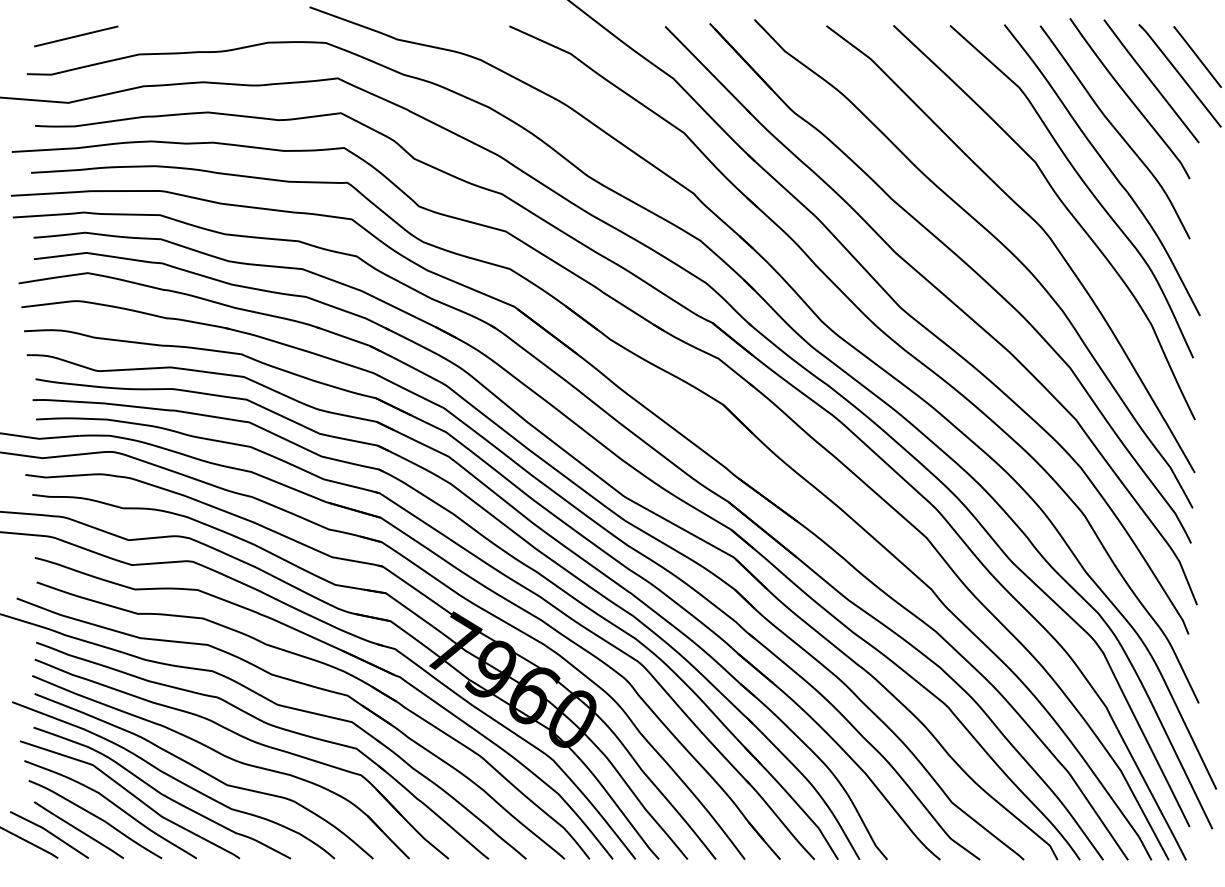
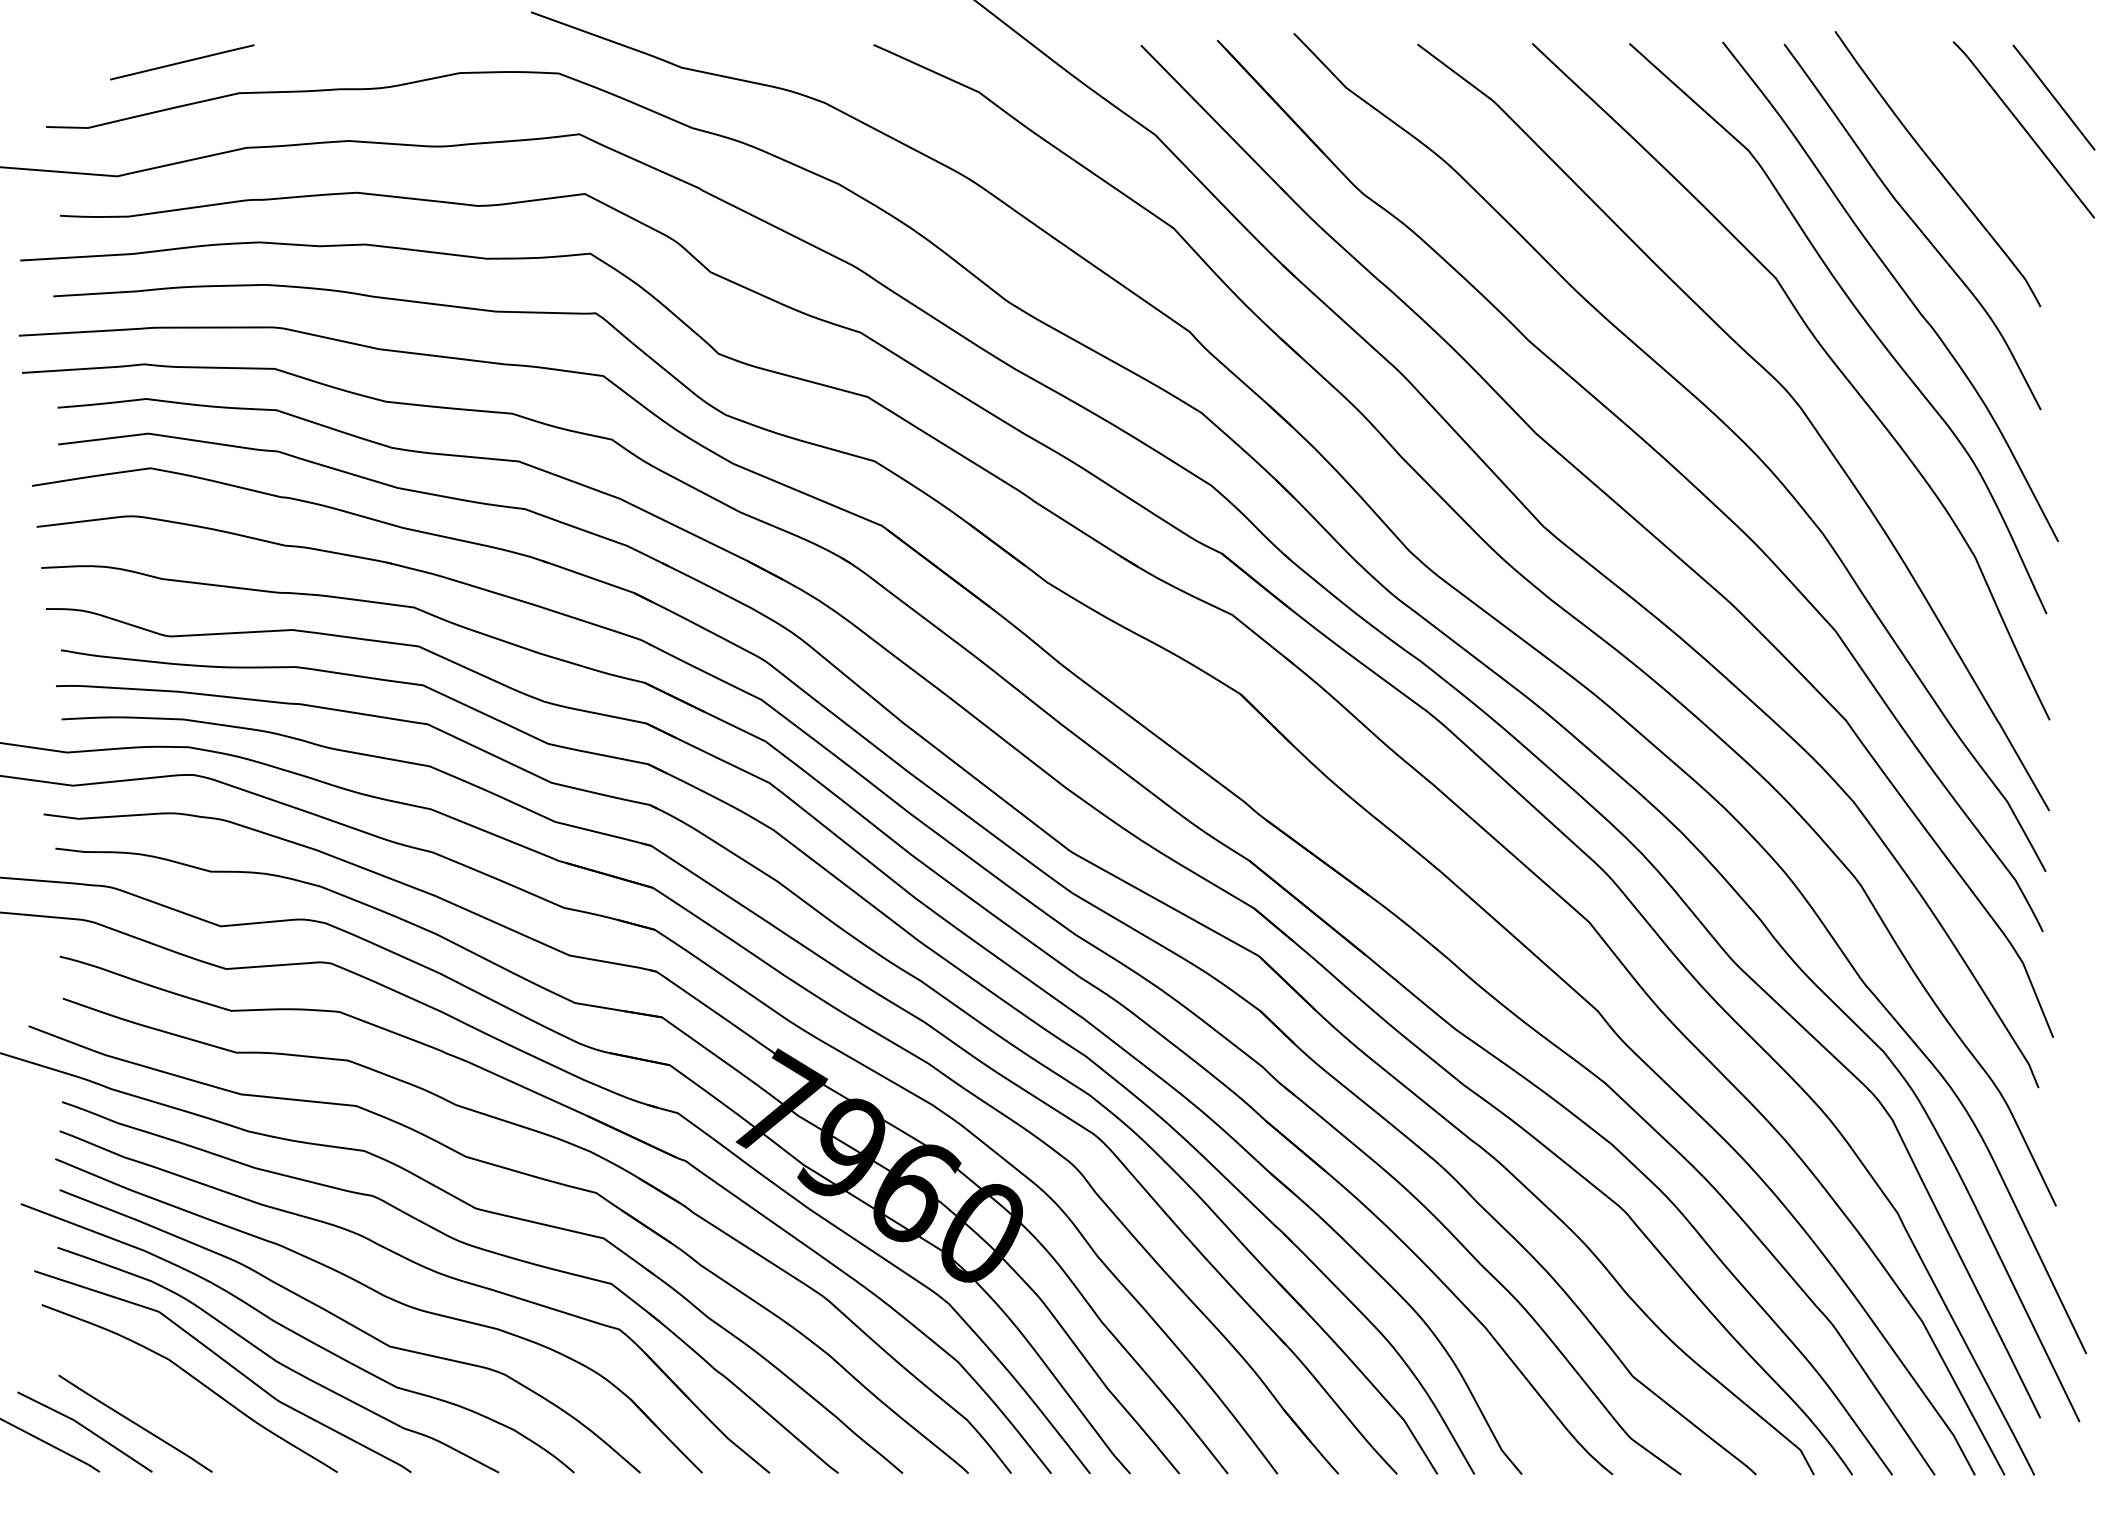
line: (76, 36) -> (182, 62), moved
line: (1151, 81) -> (1974, 139), removed
curve: (95, 817) -> (163, 1401), removed

